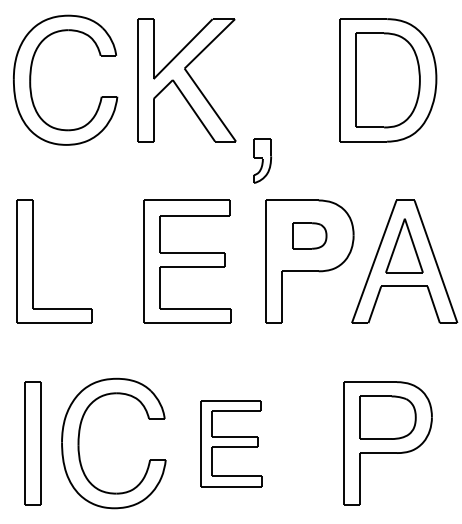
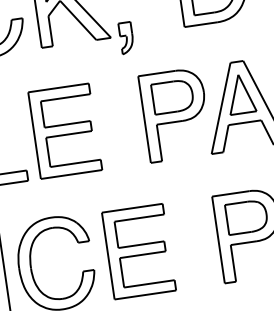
part: (262, 160) -> (126, 37), moved
part: (309, 235) -> (172, 96), size x1.67
part: (187, 261) -> (65, 130), moved
part: (231, 443) -> (138, 251), size x1.43

